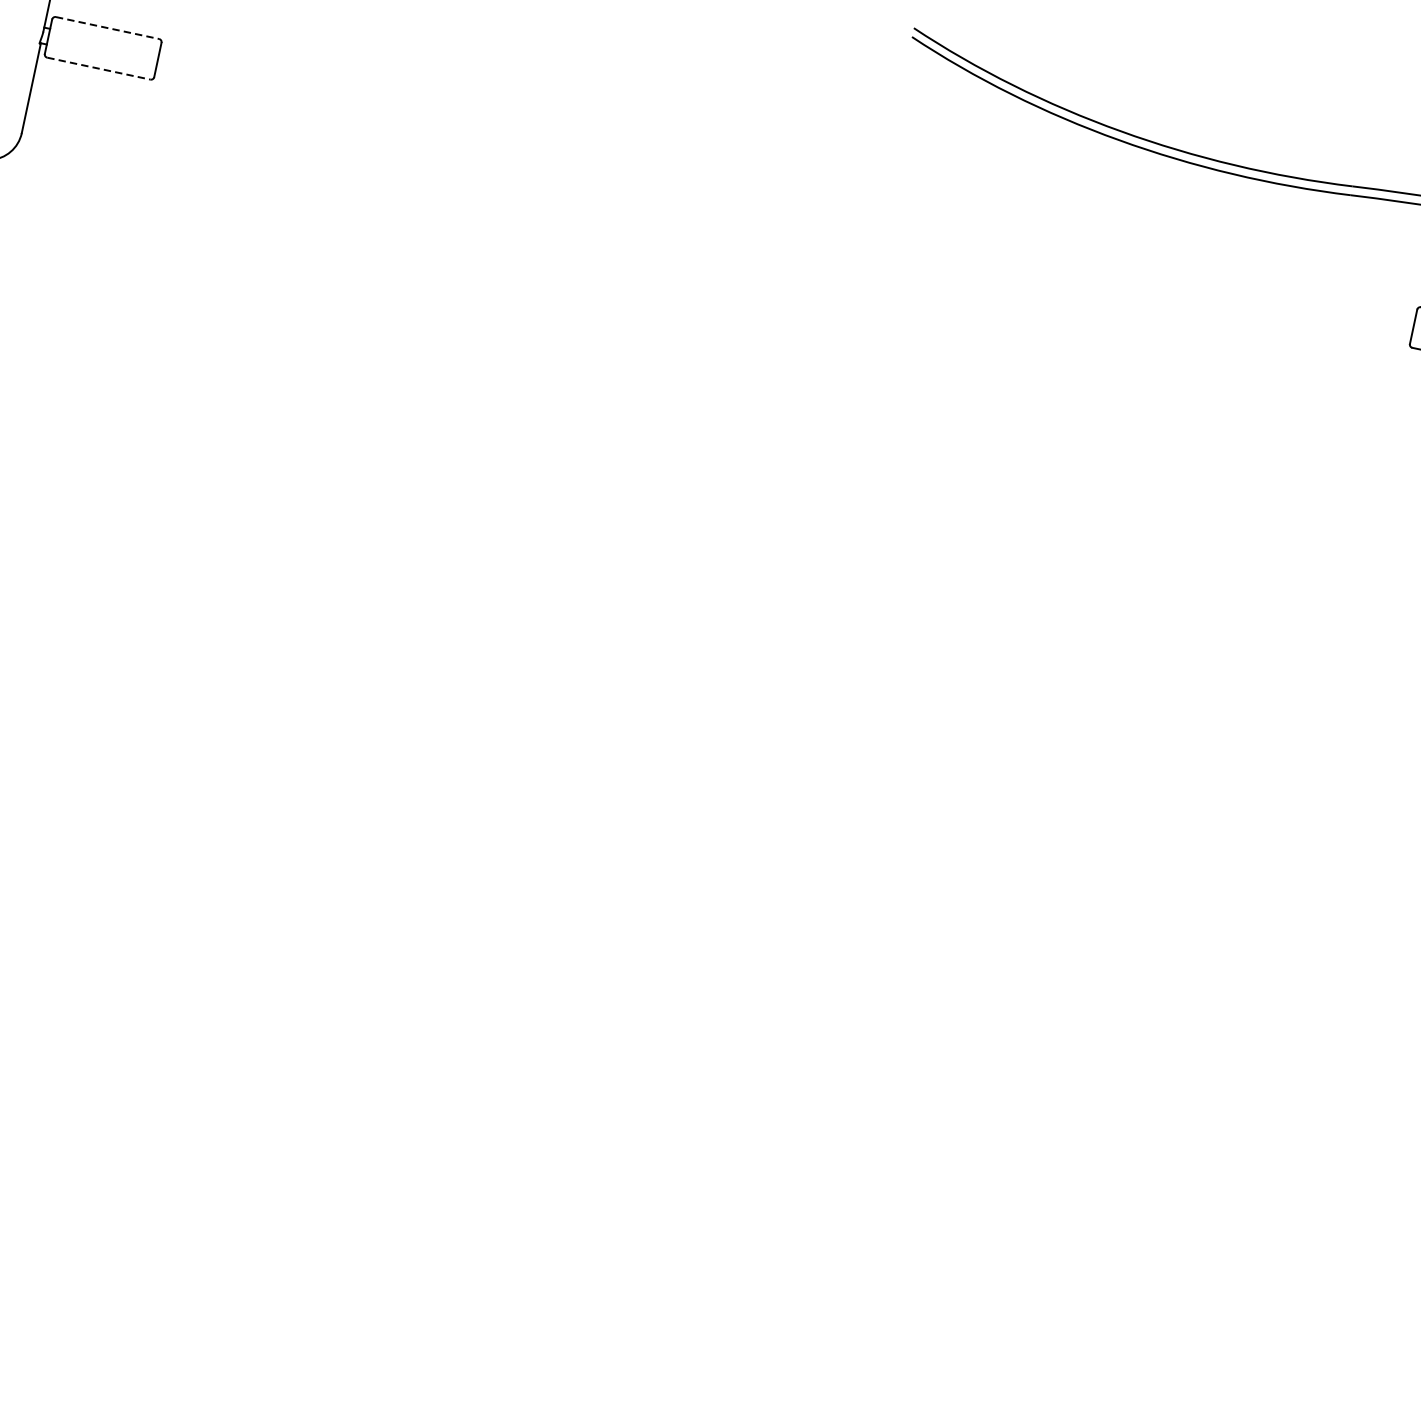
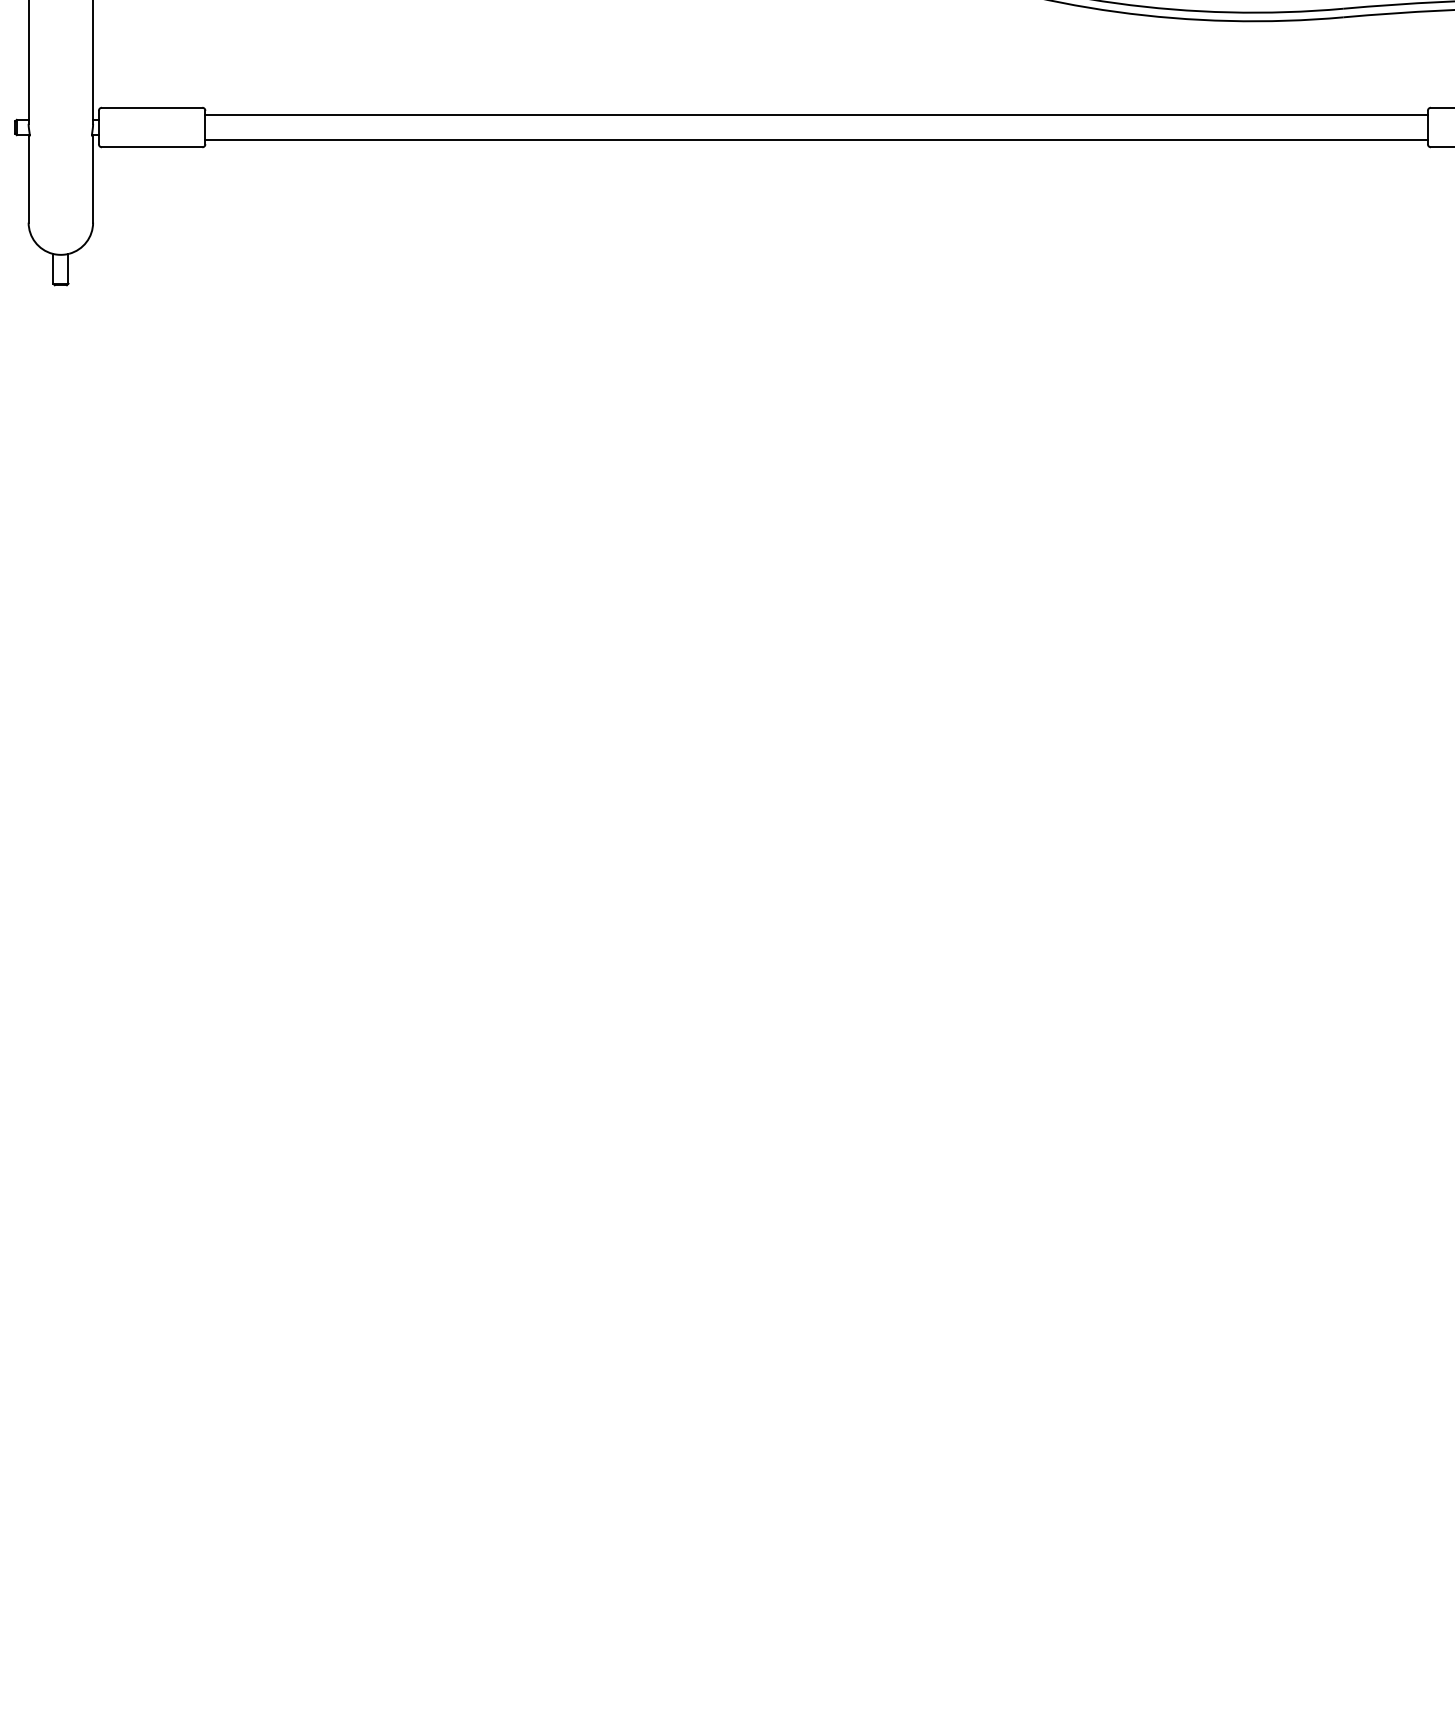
line: (107, 27) -> (152, 107), dashed -> solid
line: (99, 68) -> (152, 147), dashed -> solid
line: (788, 181) -> (816, 115), added
line: (782, 205) -> (816, 139), added

